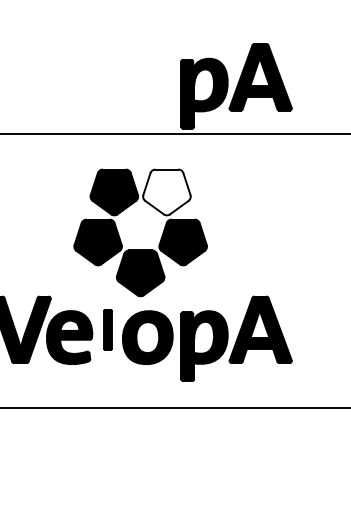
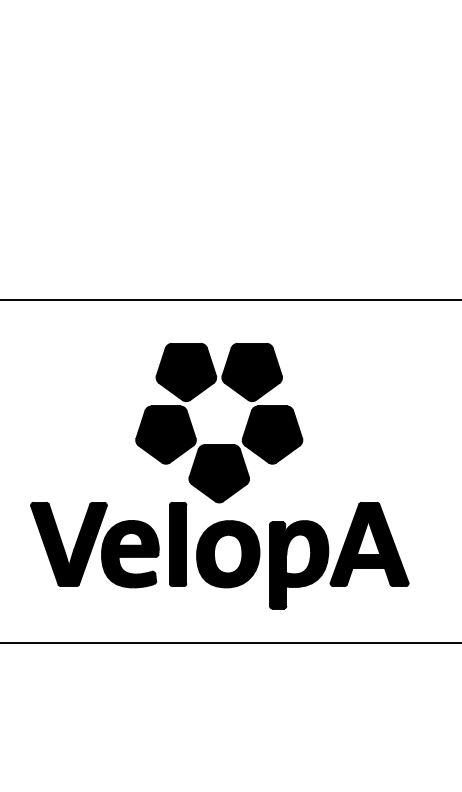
part: (236, 86) -> (339, 239), removed
fill: (167, 192) -> (252, 372), added
part: (108, 329) -> (178, 544), size x1.67

